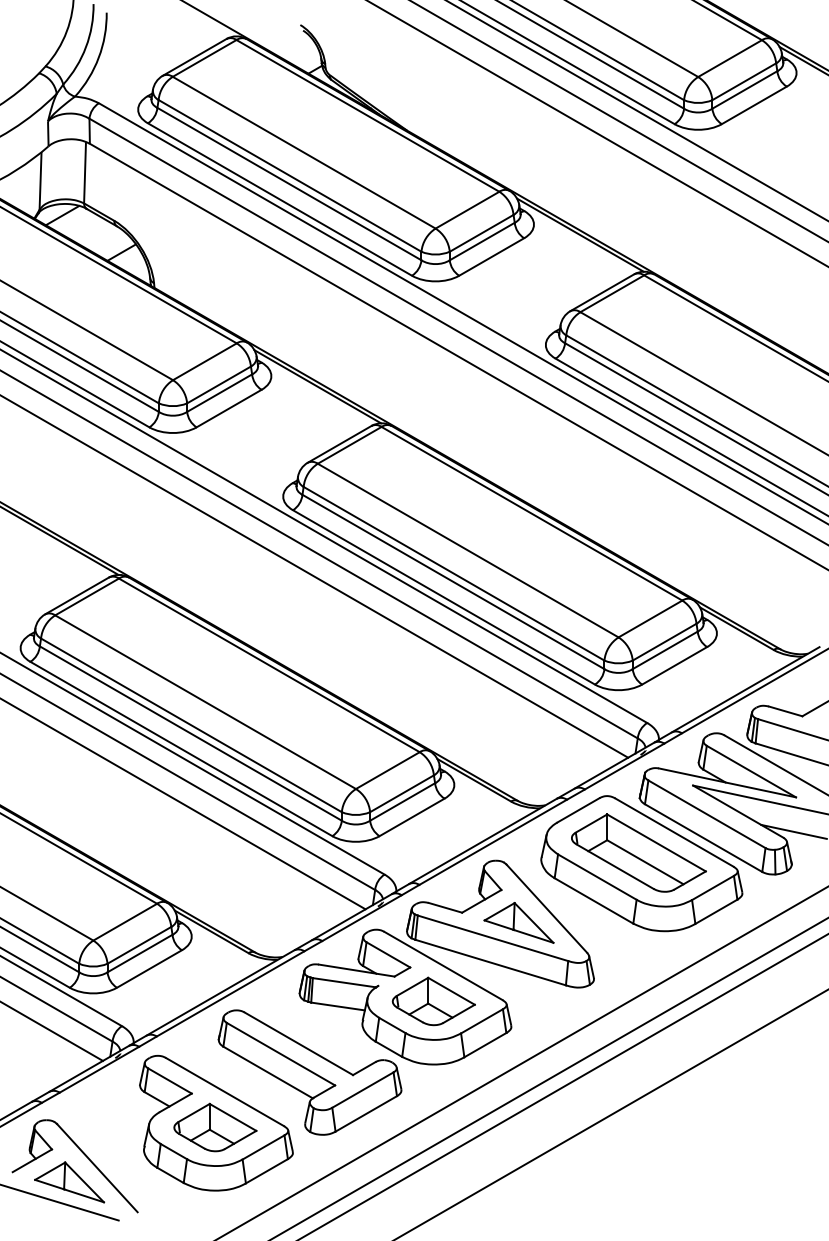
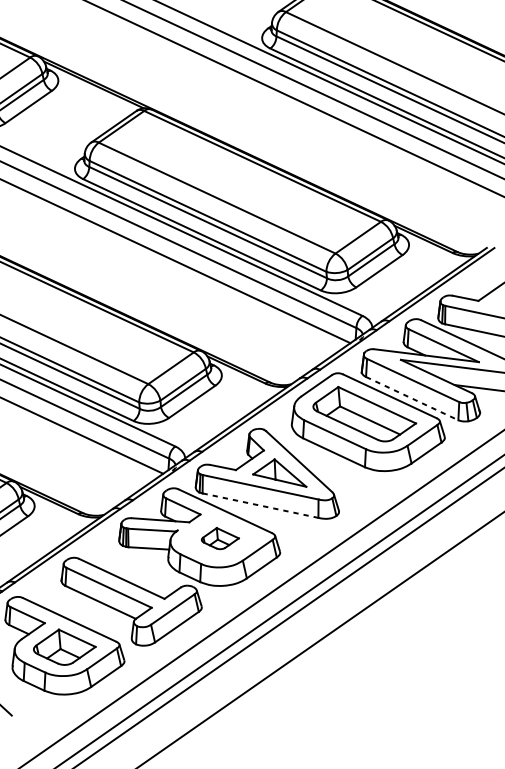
line: (703, 838) -> (412, 398), solid -> dashed
line: (490, 962) -> (260, 505), solid -> dashed
part: (433, 1001) -> (220, 538), size x0.6

